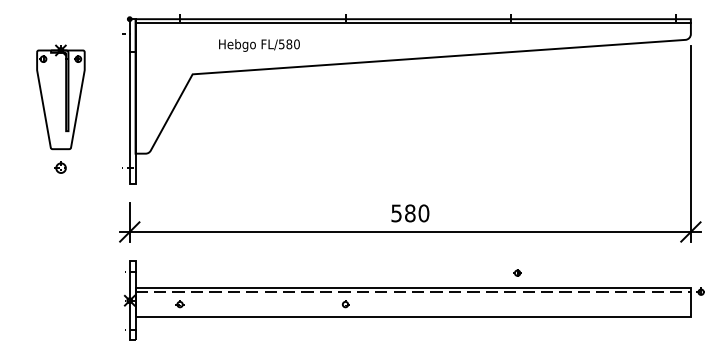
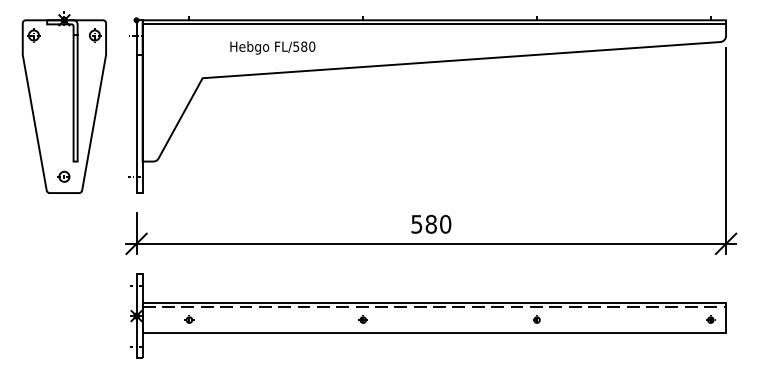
part: (60, 97) -> (63, 102), size x1.67
part: (517, 272) -> (536, 319), moved
part: (700, 291) -> (710, 319), moved

